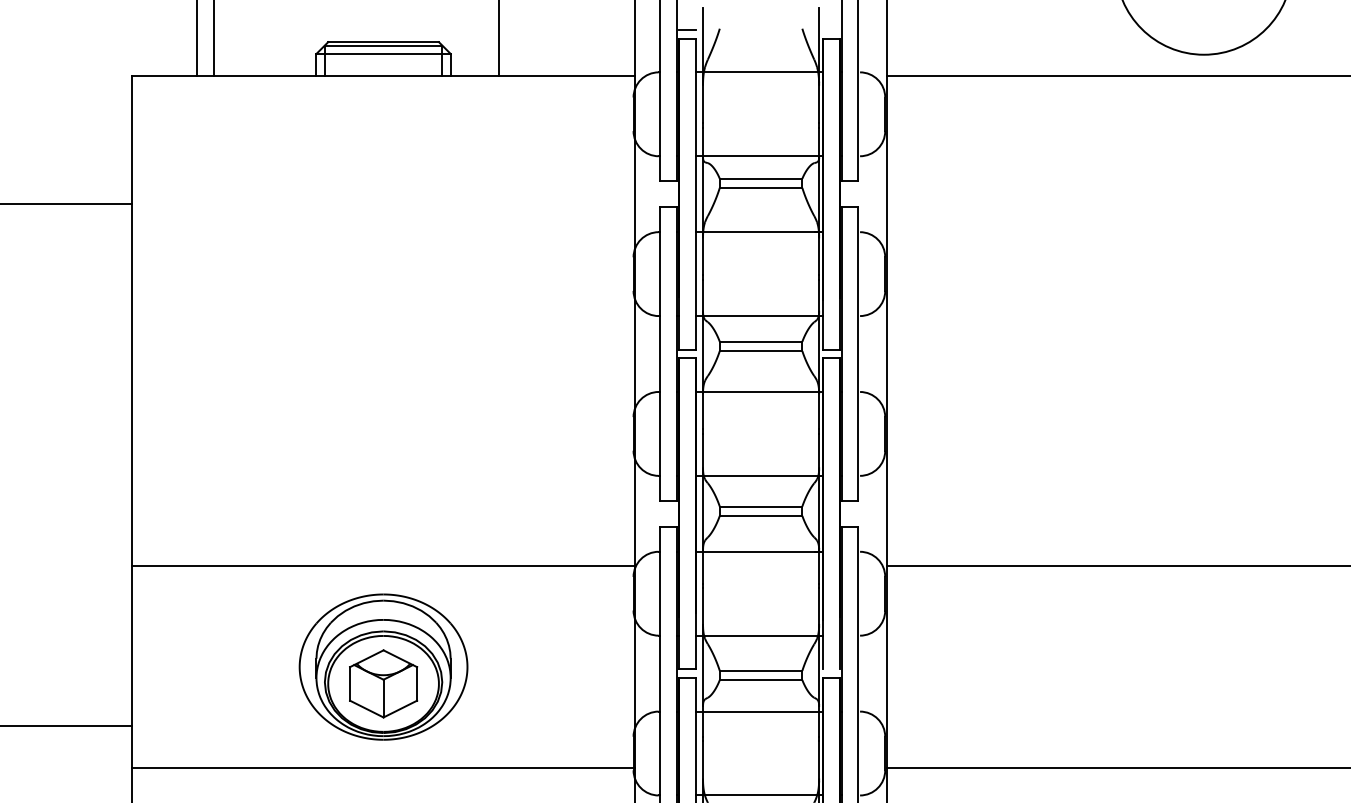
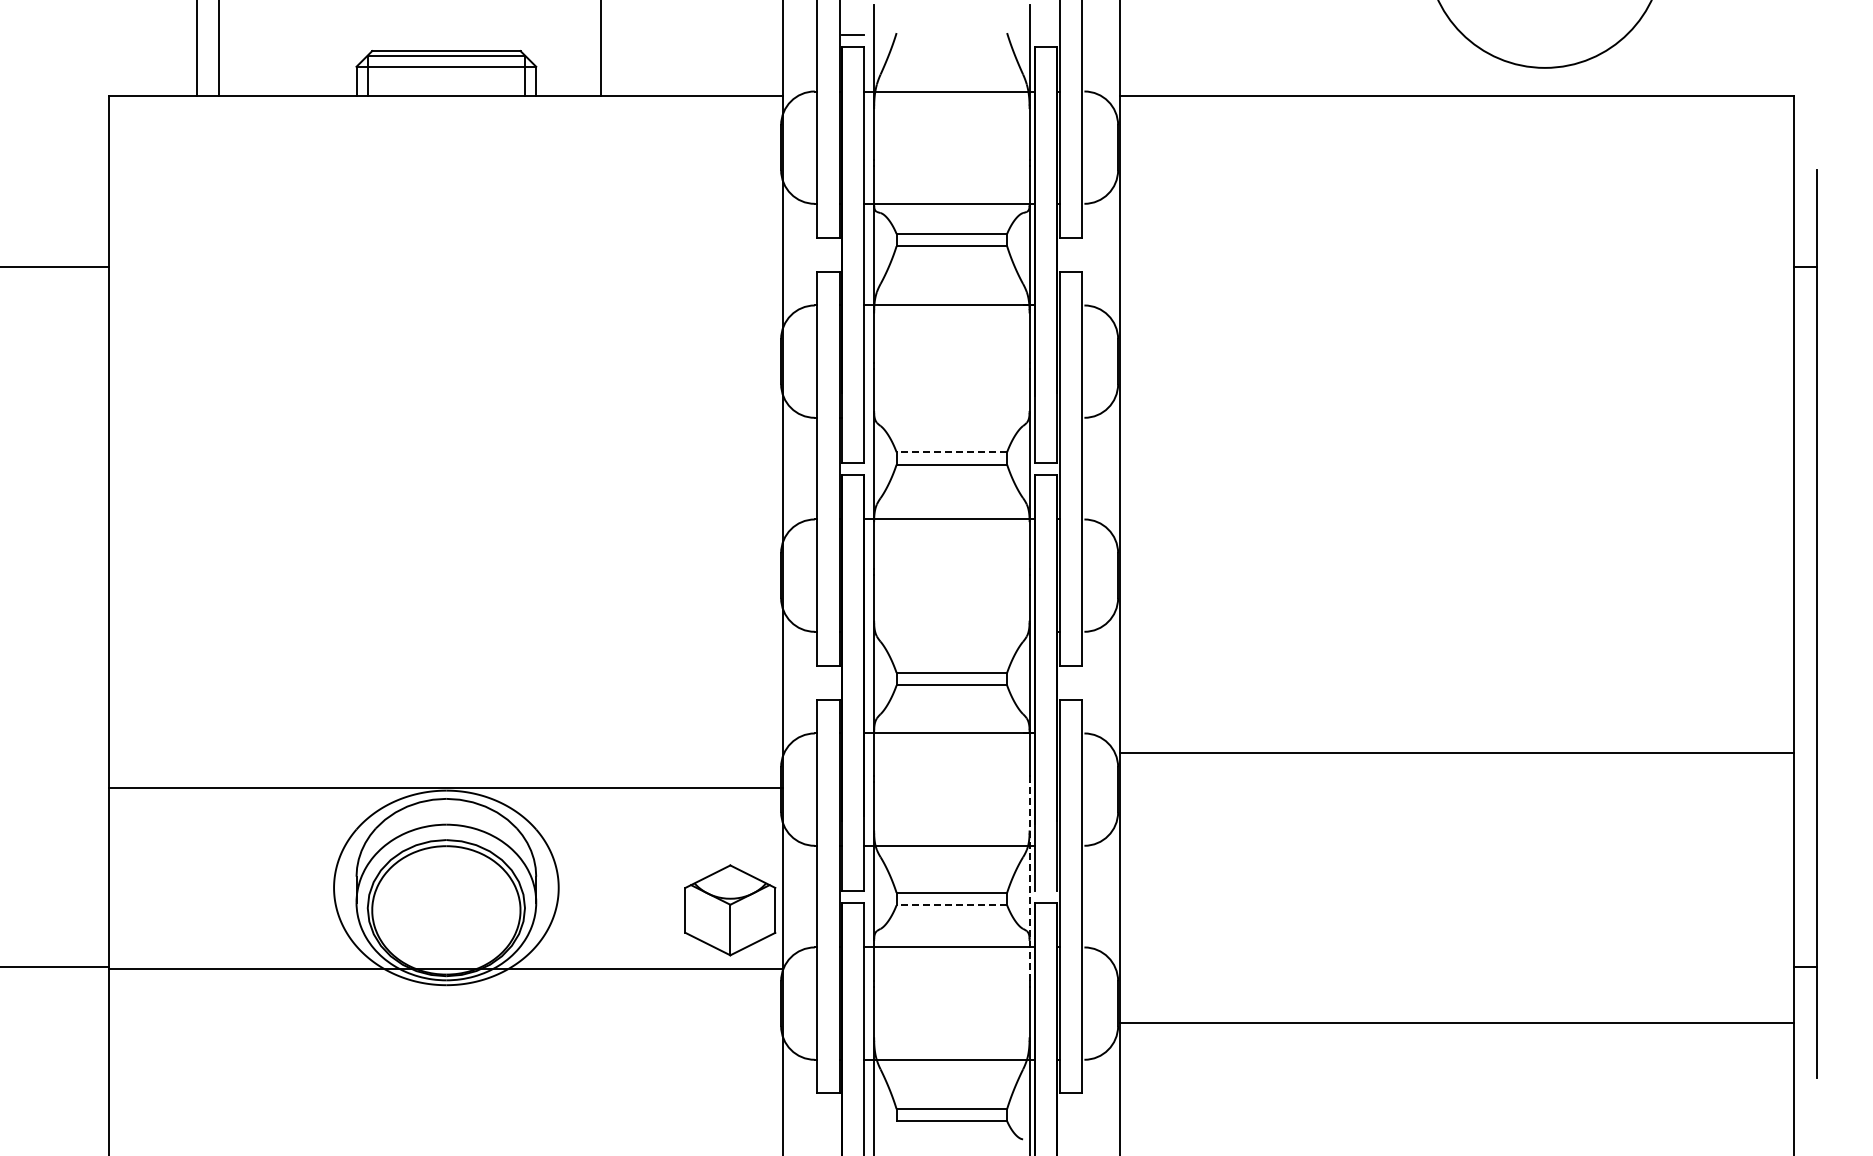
line: (759, 315) -> (949, 417), removed
line: (760, 341) -> (951, 452), solid -> dashed
line: (759, 475) -> (949, 631), removed
line: (383, 566) -> (446, 788), moved
line: (819, 662) -> (1029, 881), solid -> dashed
line: (760, 680) -> (951, 905), solid -> dashed
part: (383, 683) -> (730, 910), moved
line: (383, 767) -> (446, 968), moved

